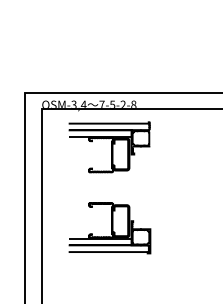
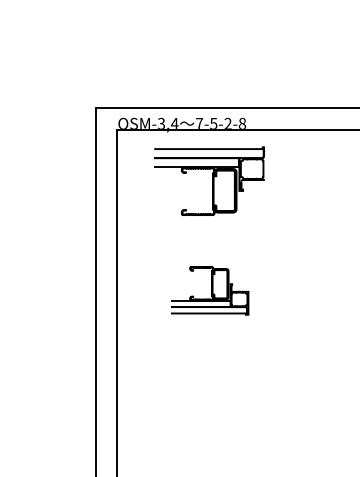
part: (109, 228) -> (209, 290), size x0.7

